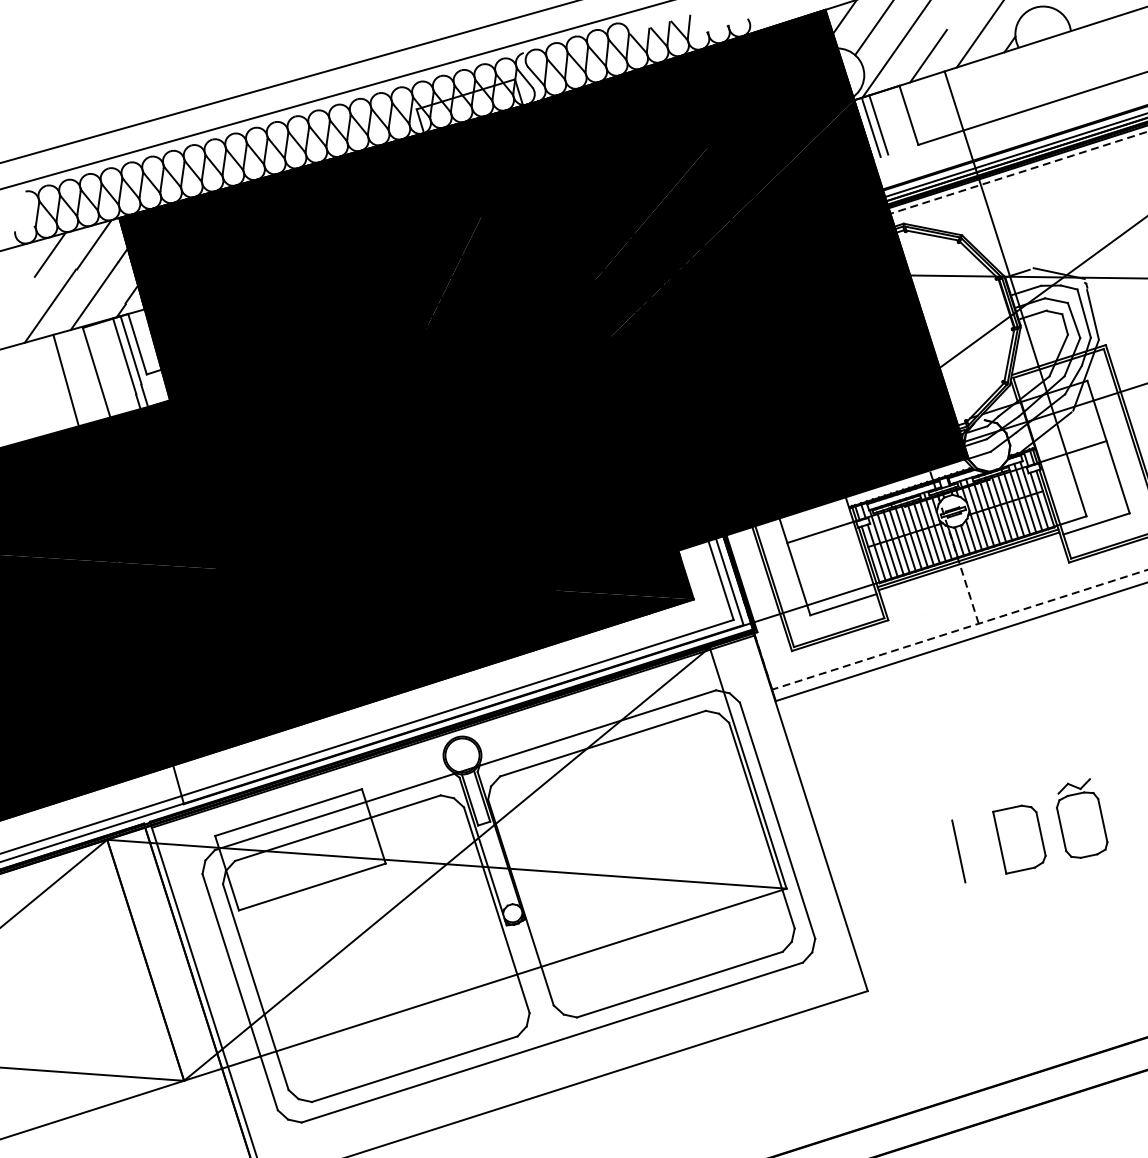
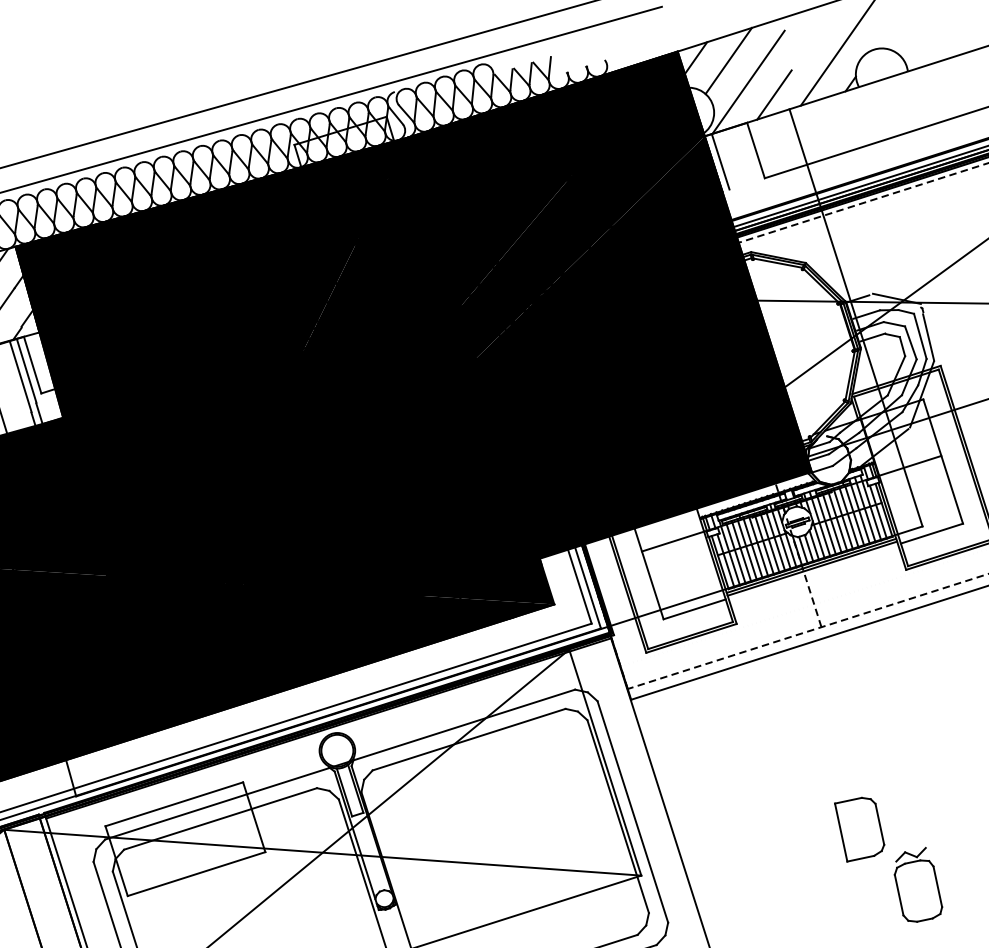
line: (878, 124) -> (727, 159), removed
part: (1082, 818) -> (918, 884), moved
line: (958, 851) -> (802, 840), removed

